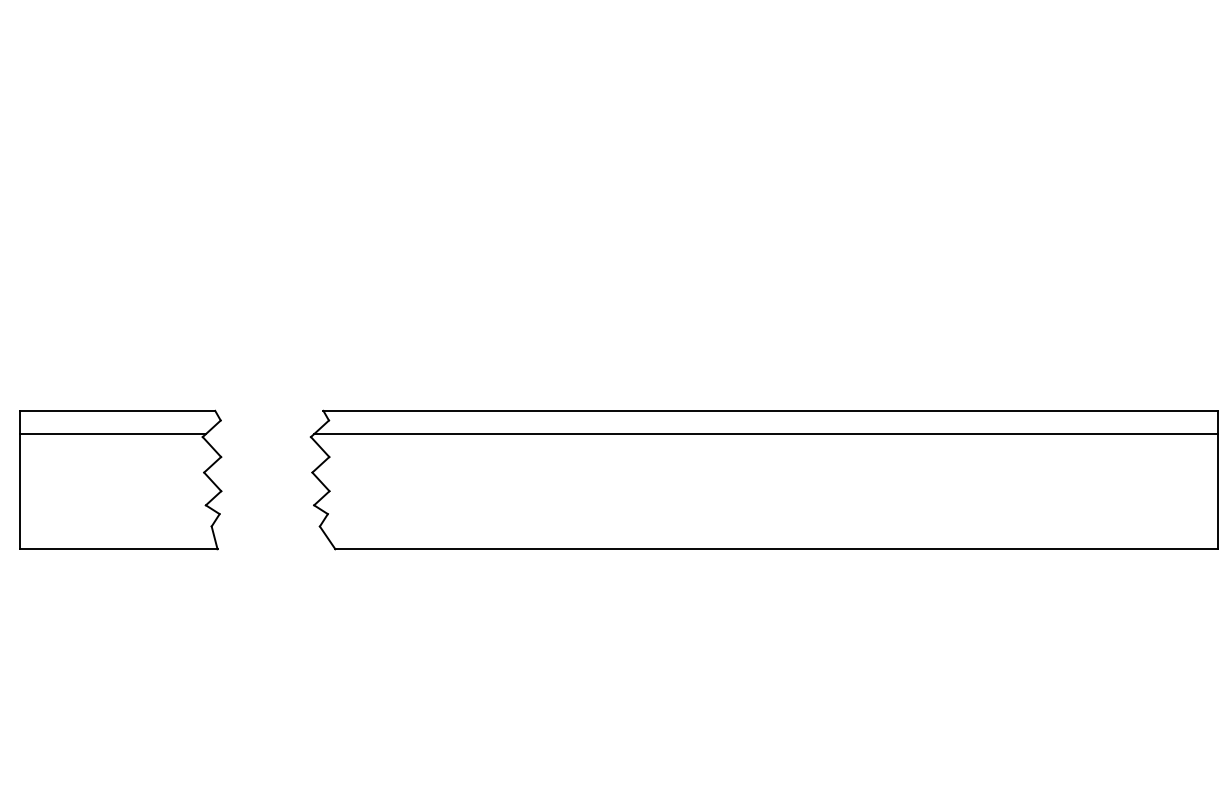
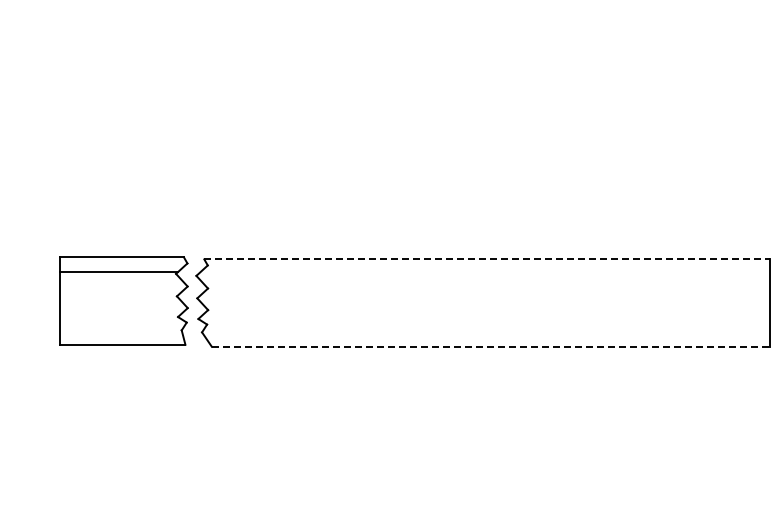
line: (770, 411) -> (486, 259), solid -> dashed
line: (765, 434) -> (483, 274), removed
part: (119, 479) -> (123, 300), moved
line: (776, 548) -> (490, 346), solid -> dashed

